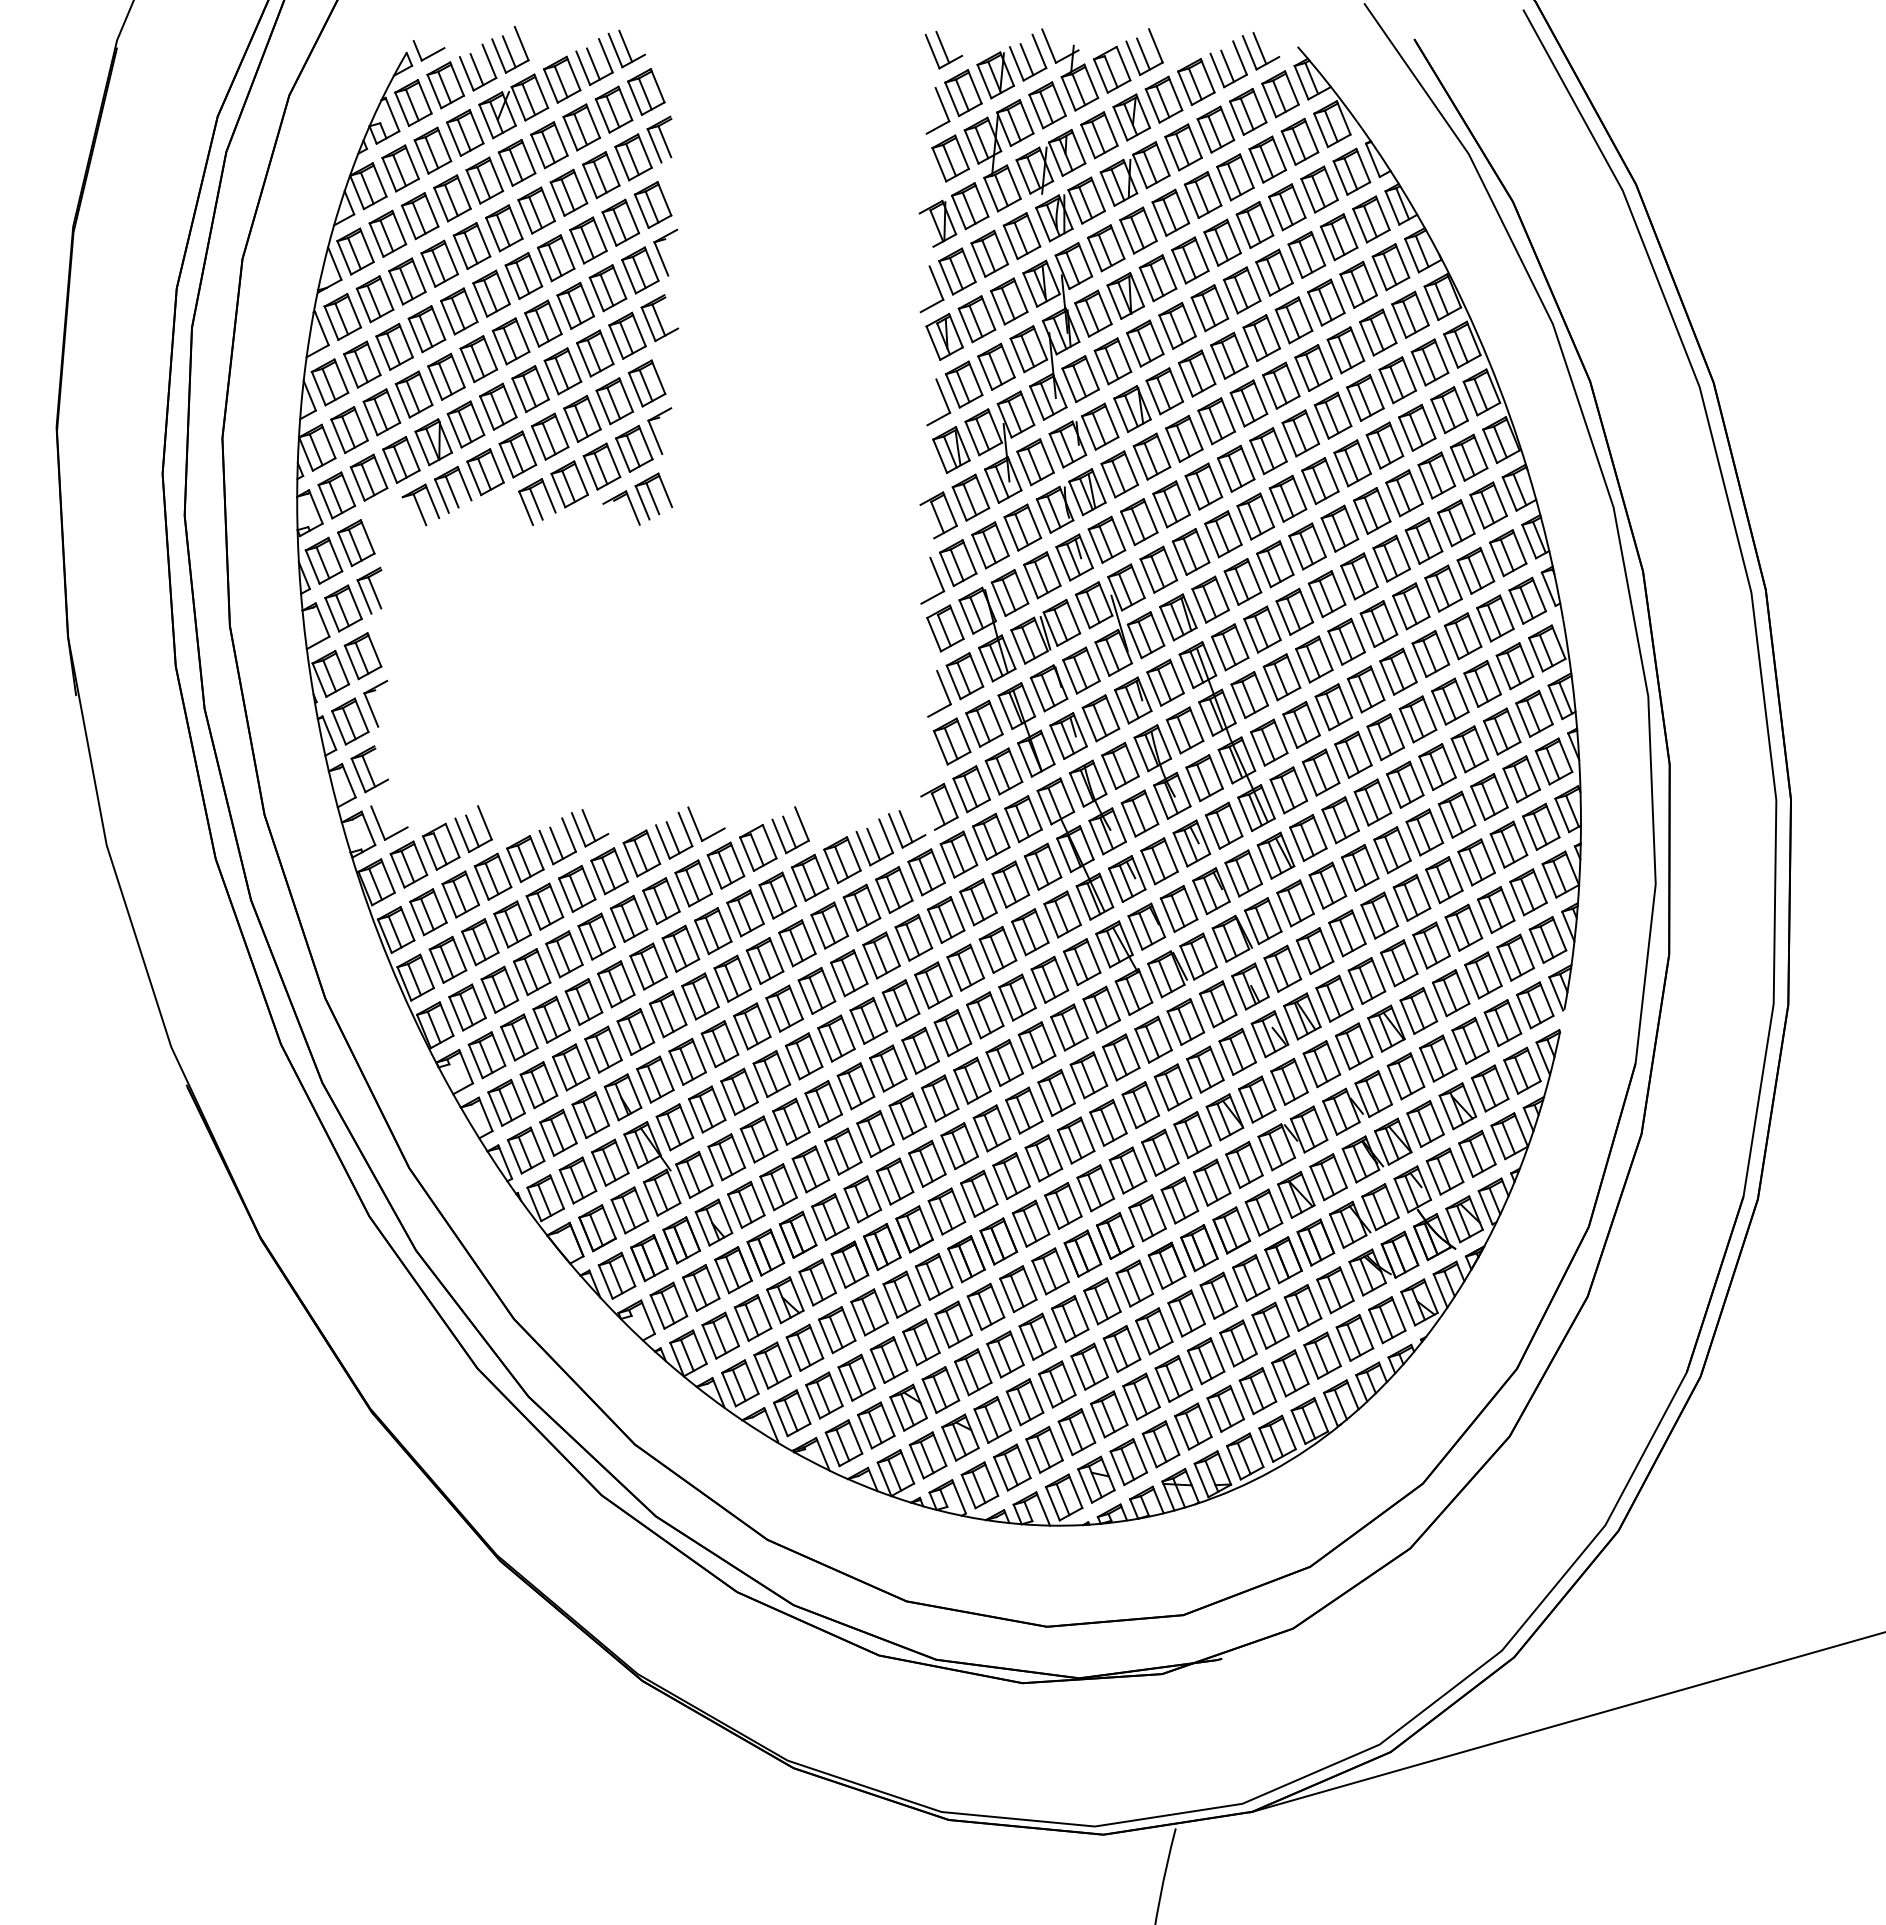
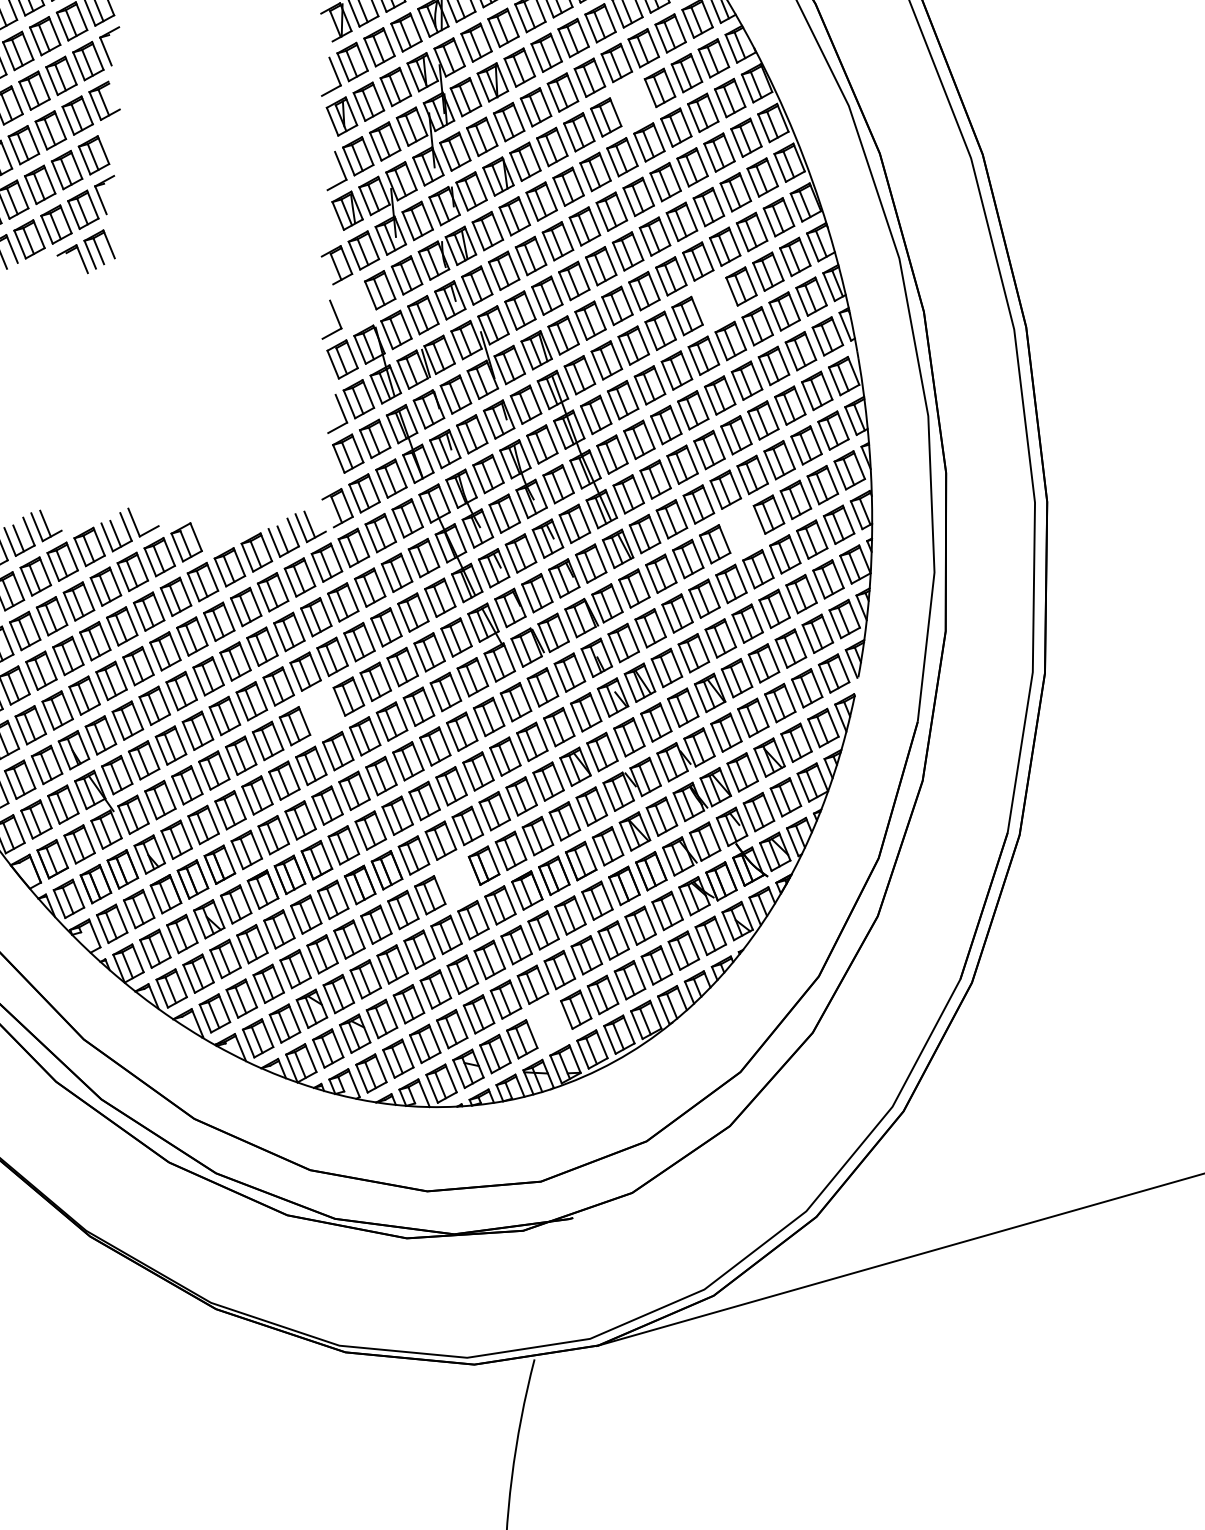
part: (1293, 320) -> (632, 102), removed
part: (1391, 558) -> (714, 301), removed
part: (958, 563) -> (353, 305), removed
part: (790, 830) -> (213, 527), removed
part: (1424, 832) -> (741, 529), removed
part: (920, 1050) -> (321, 711), removed
part: (1082, 1253) -> (456, 880), removed
part: (1193, 1426) -> (549, 1024), removed

